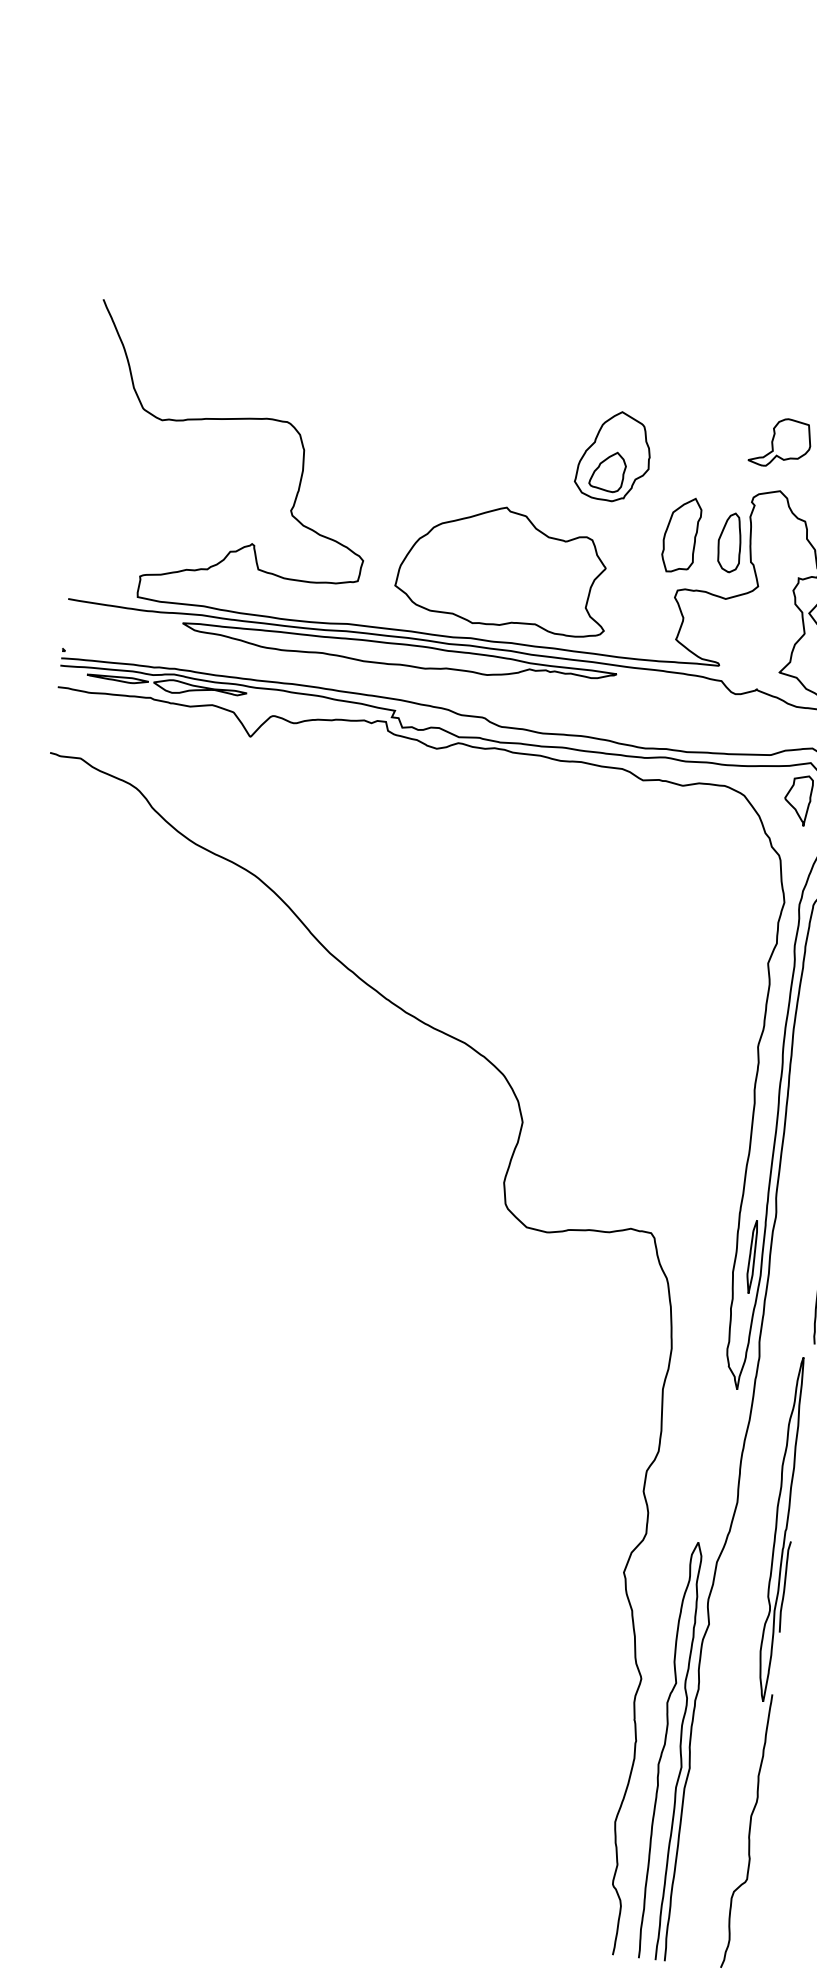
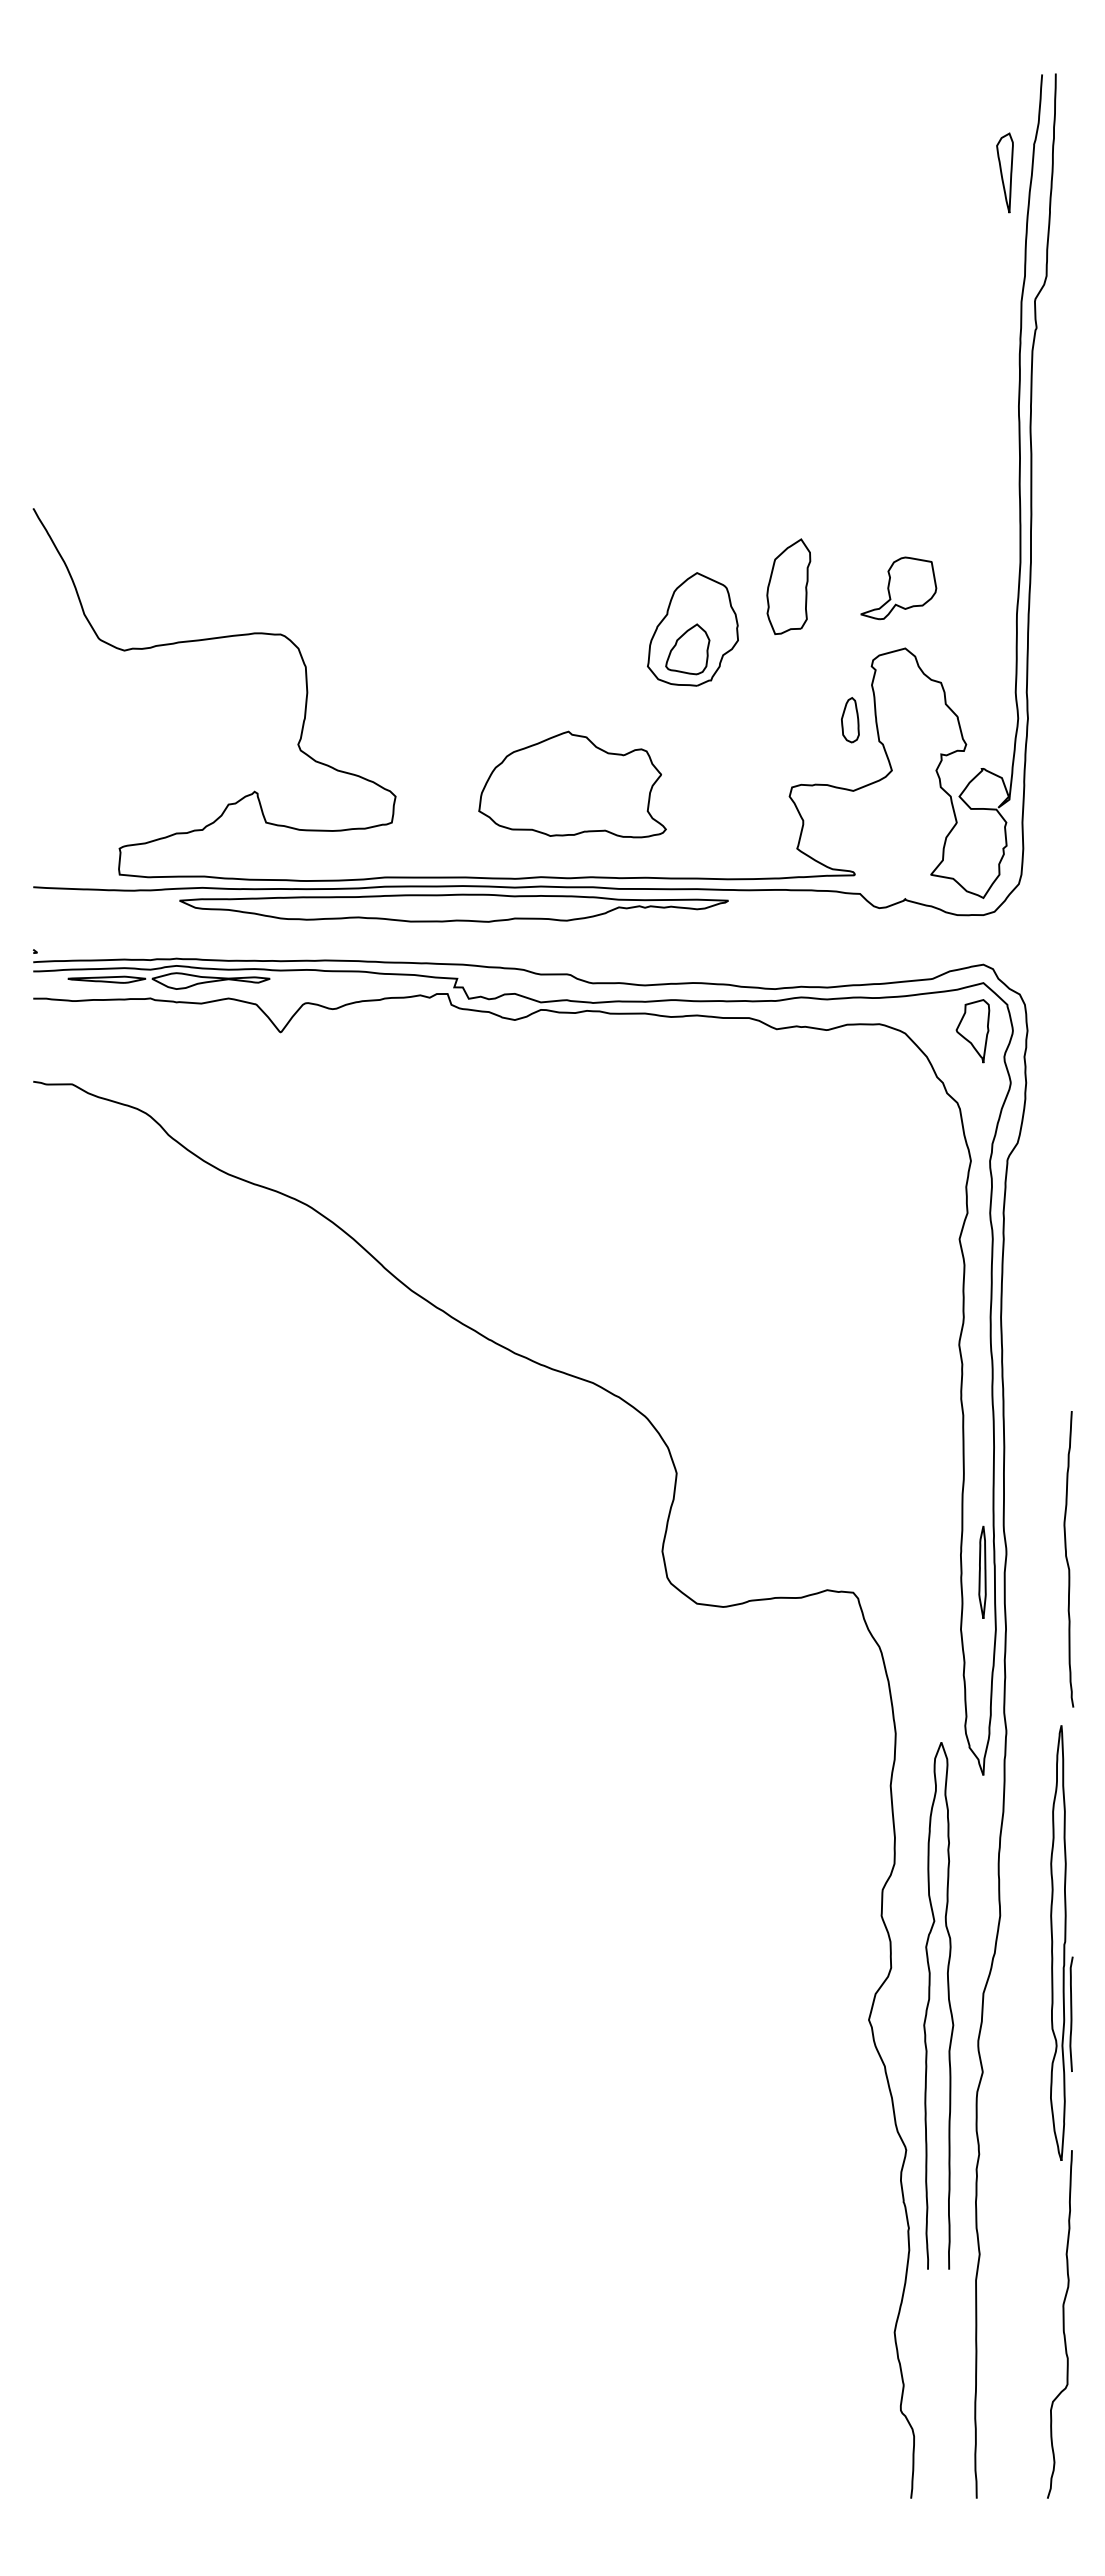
part: (681, 534) -> (788, 586), moved
part: (730, 543) -> (850, 720), size x0.6
part: (504, 567) -> (572, 784), size x0.7
part: (752, 1256) -> (982, 1571), moved
curve: (664, 1747) -> (929, 2003), moved

